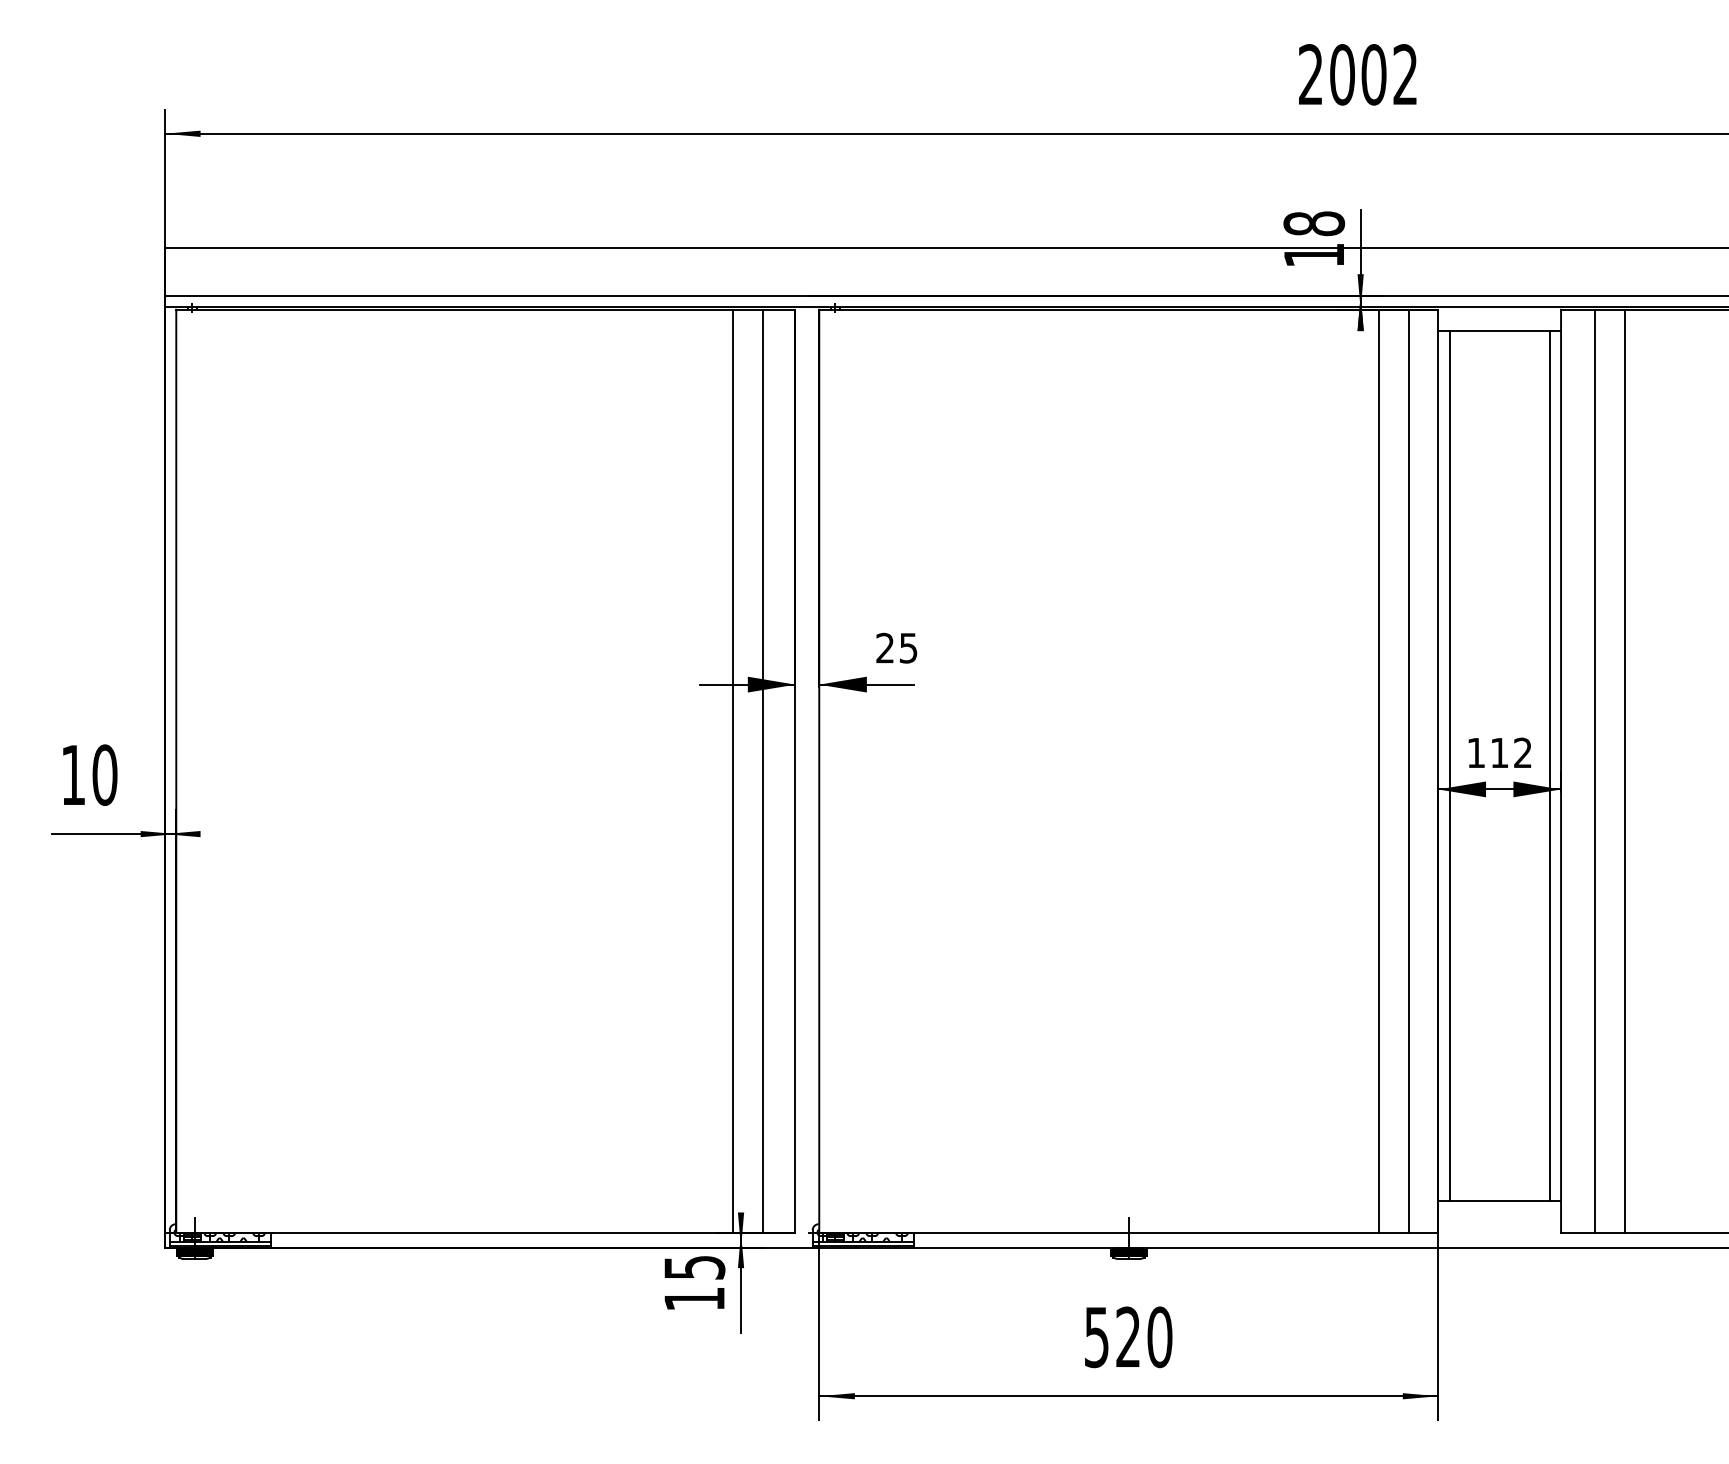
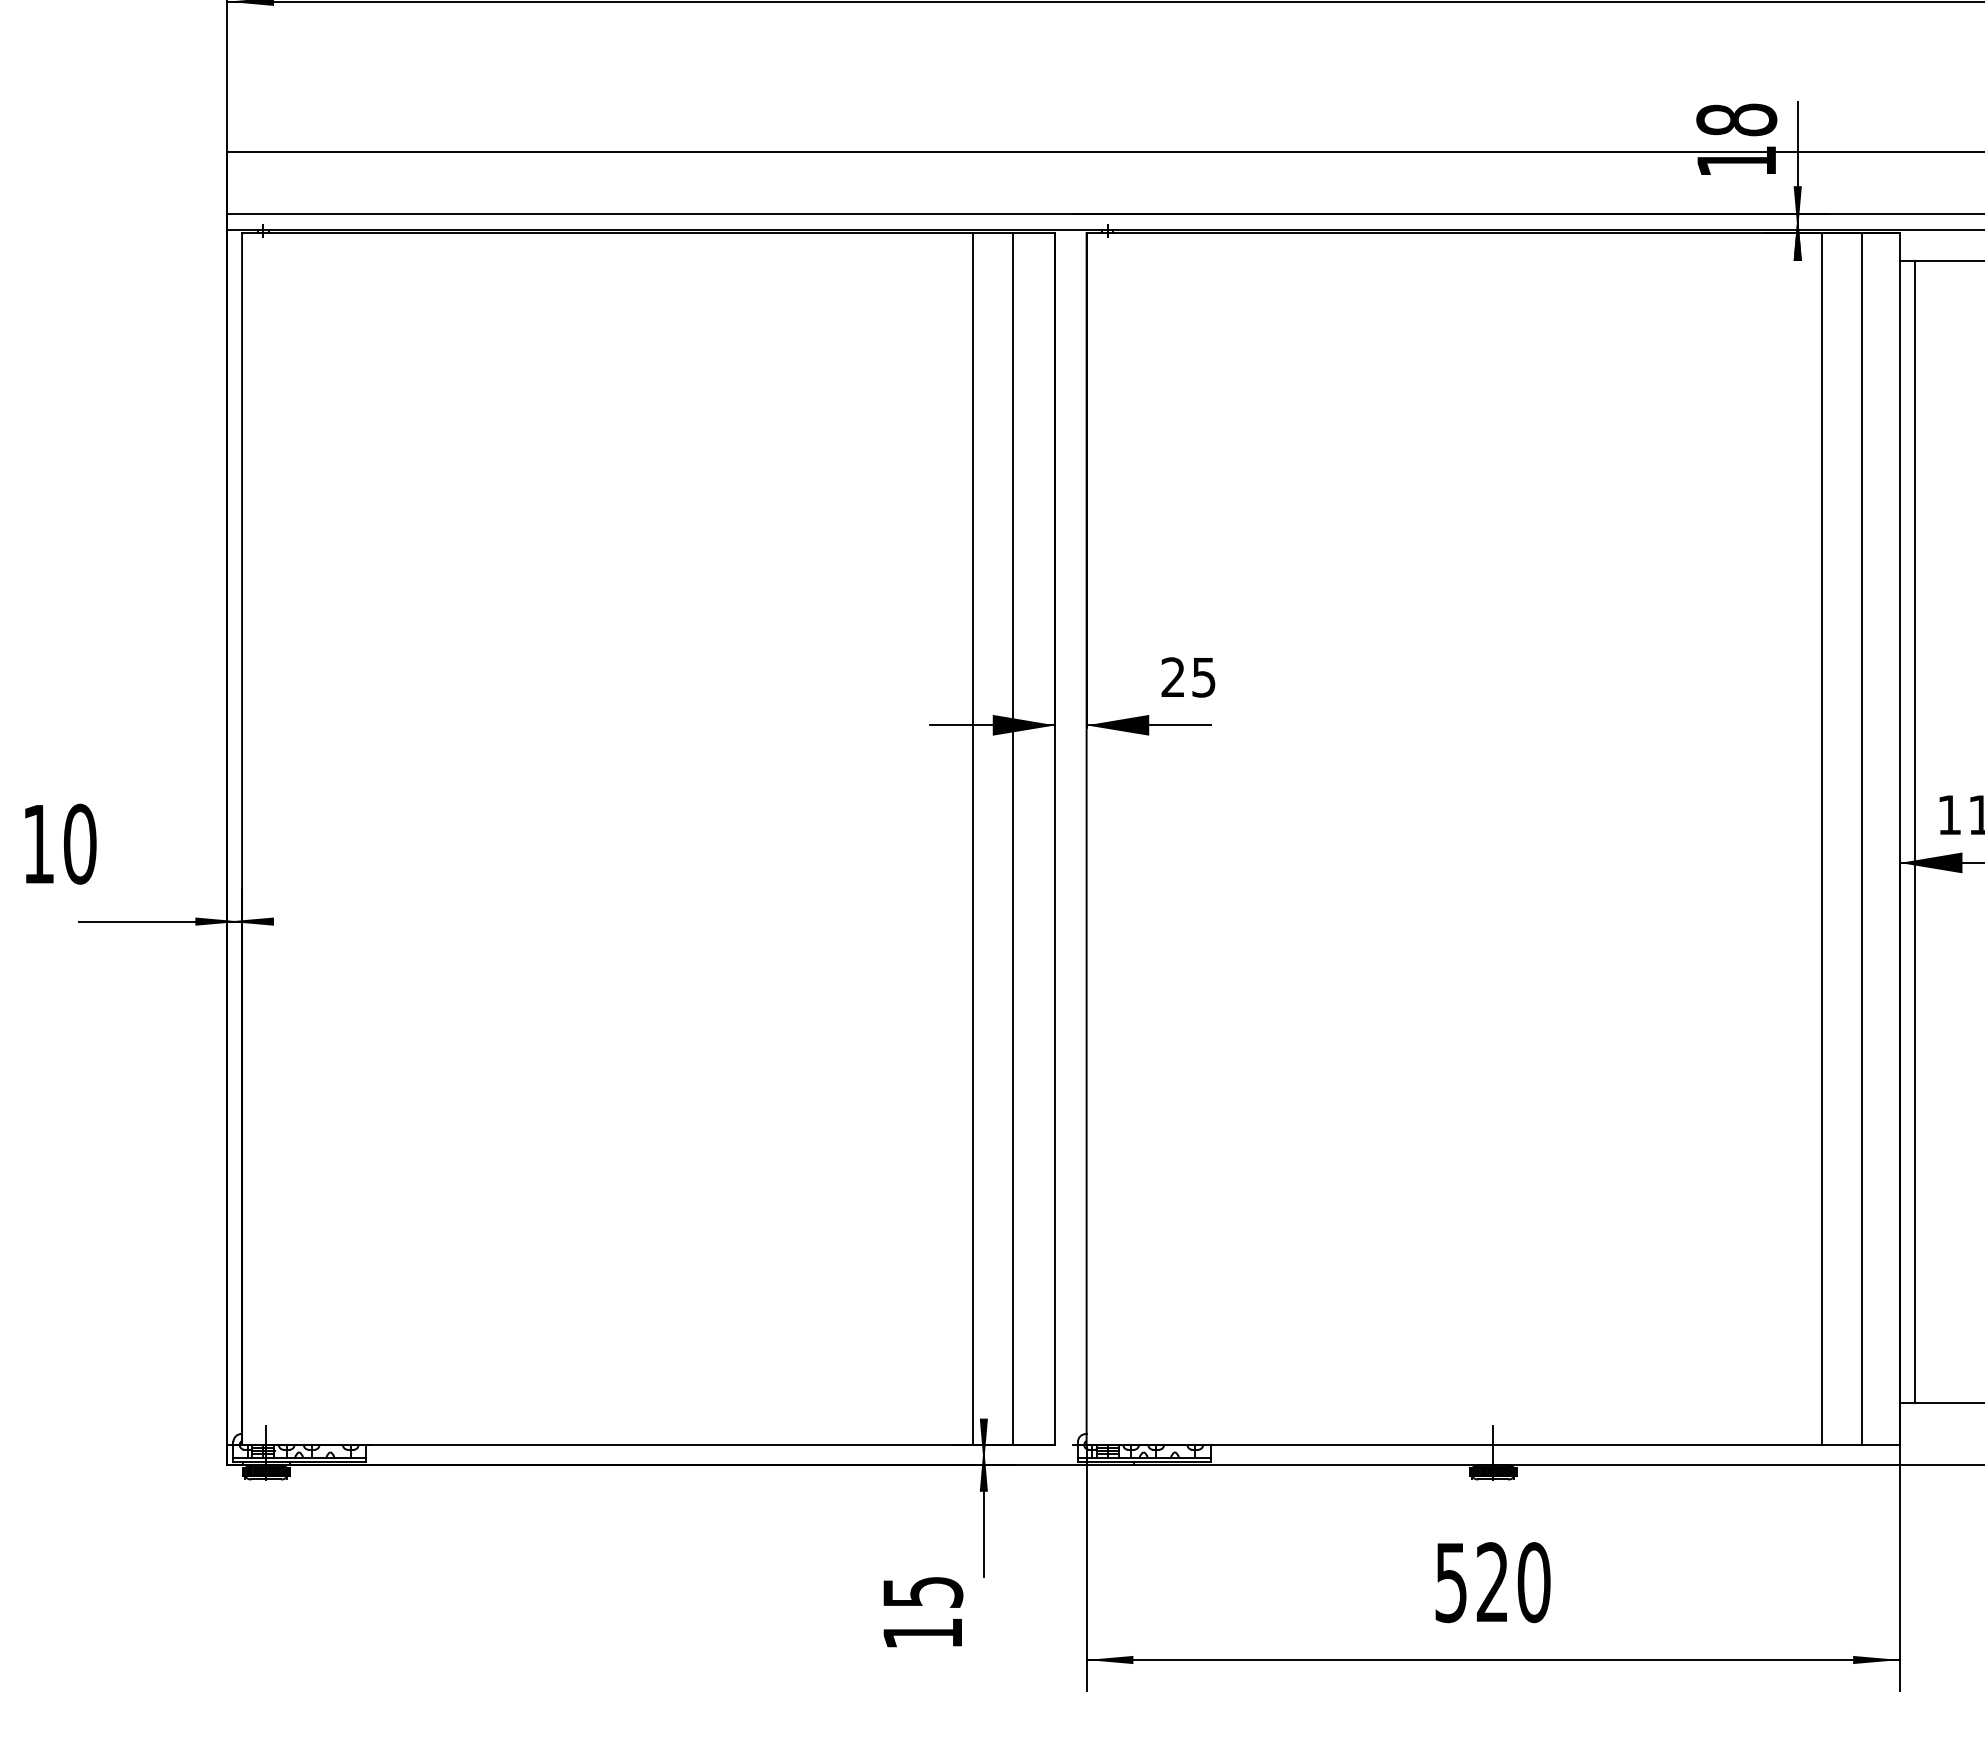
text: (90, 774) -> (61, 843), moved
text: (694, 1282) -> (922, 1611), moved

